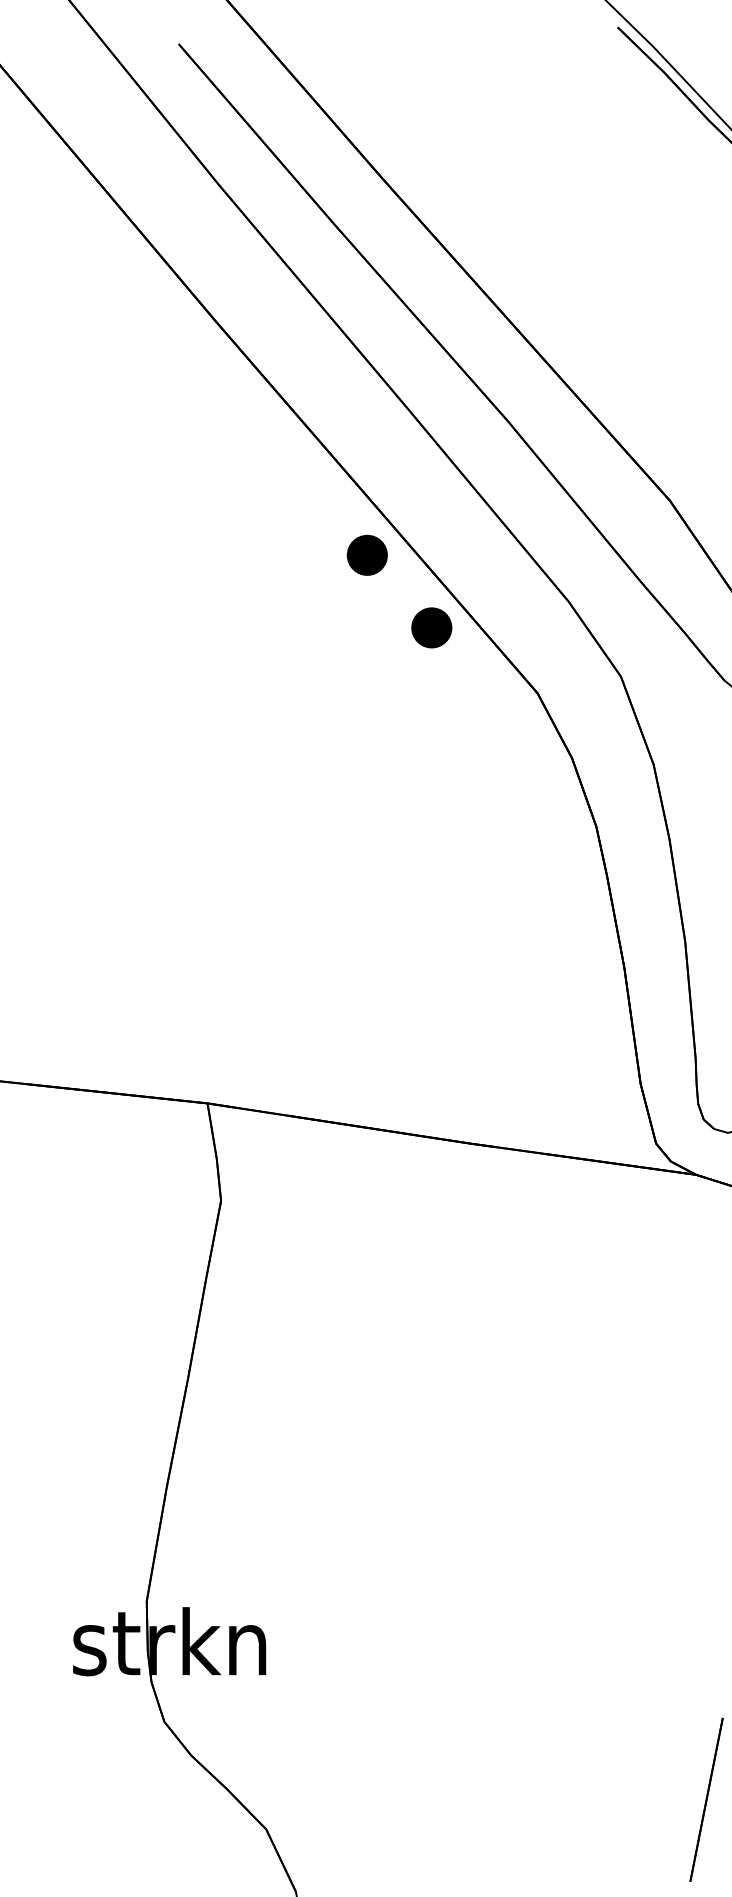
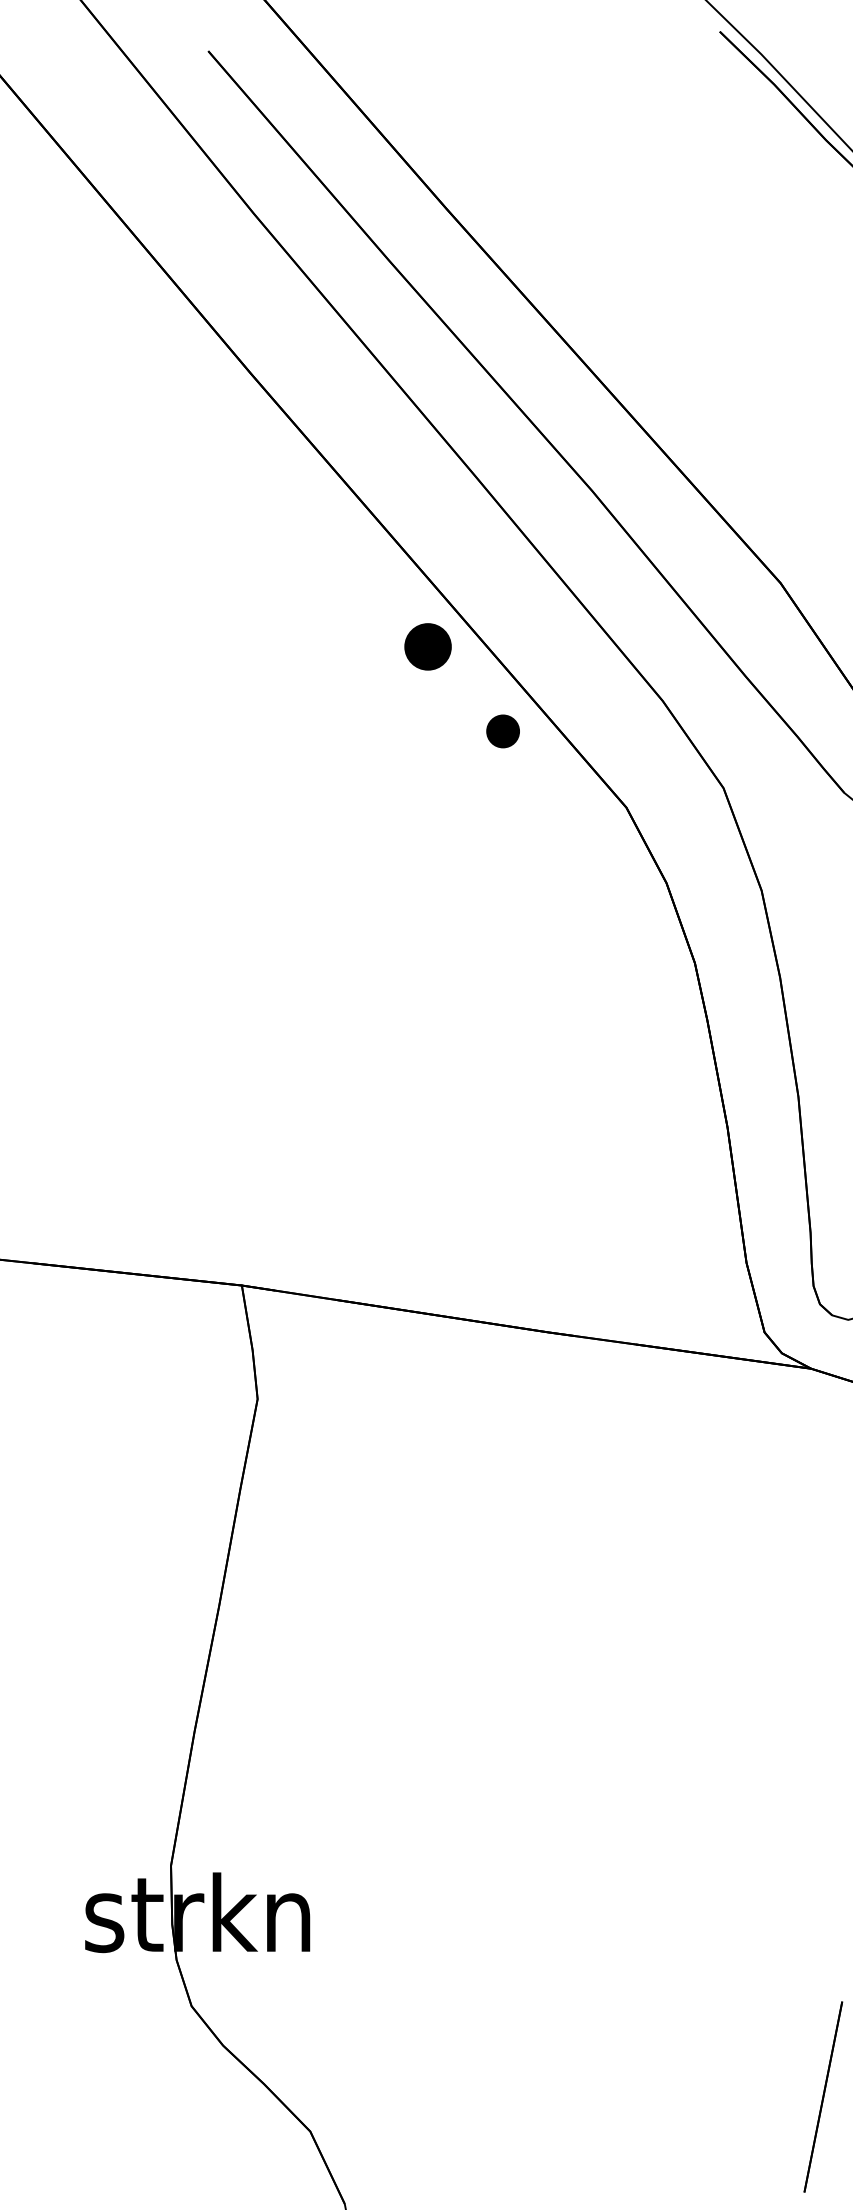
part: (431, 627) -> (502, 731), size x0.7

